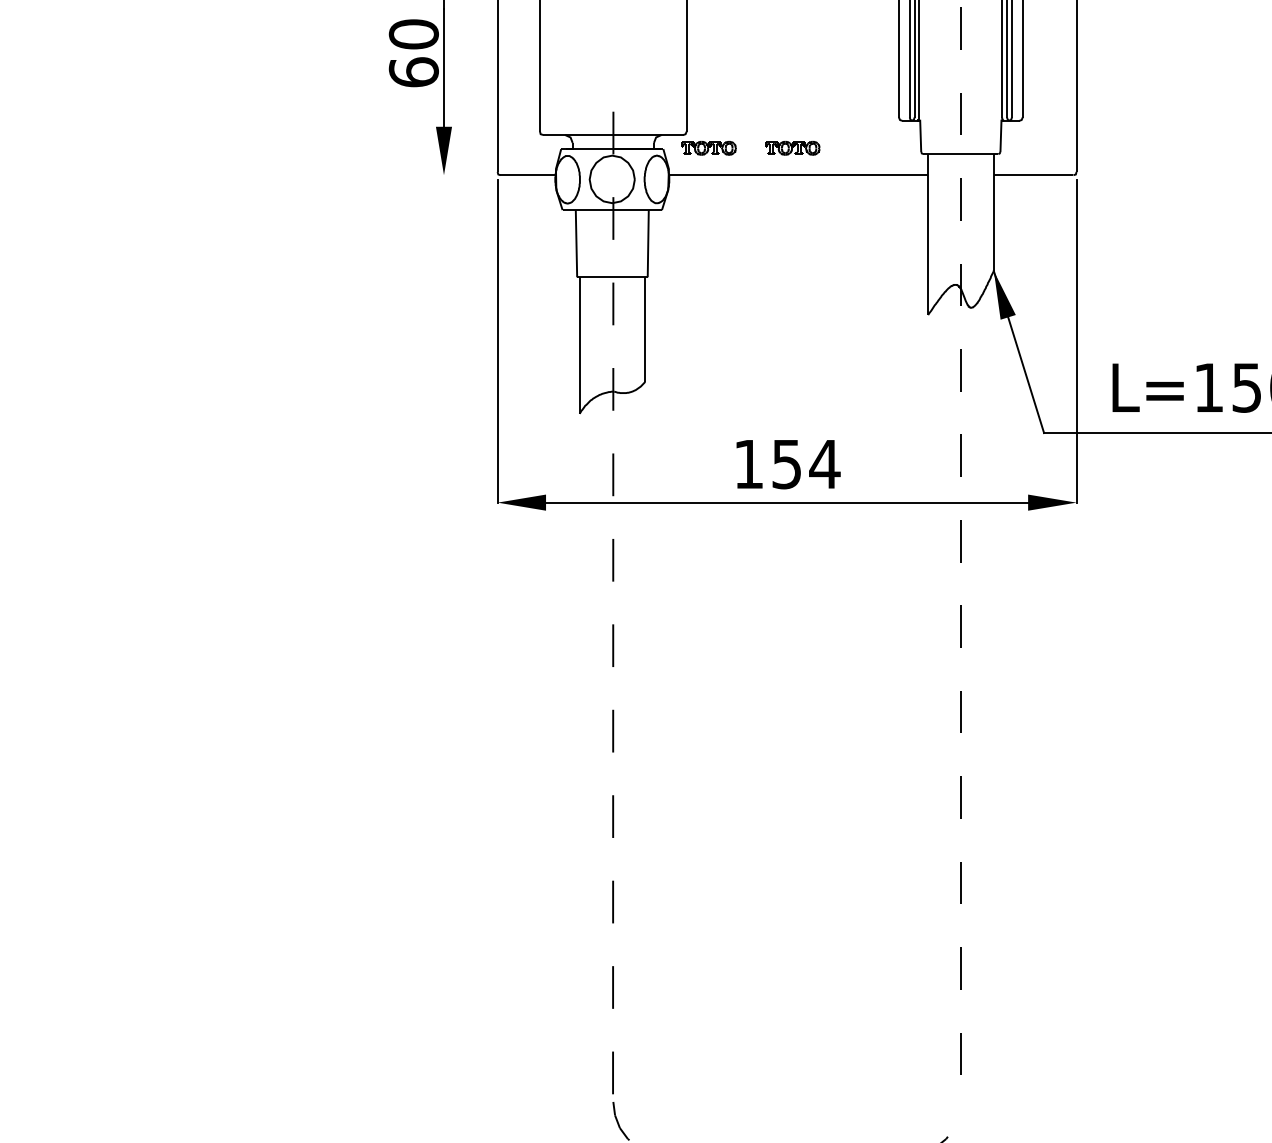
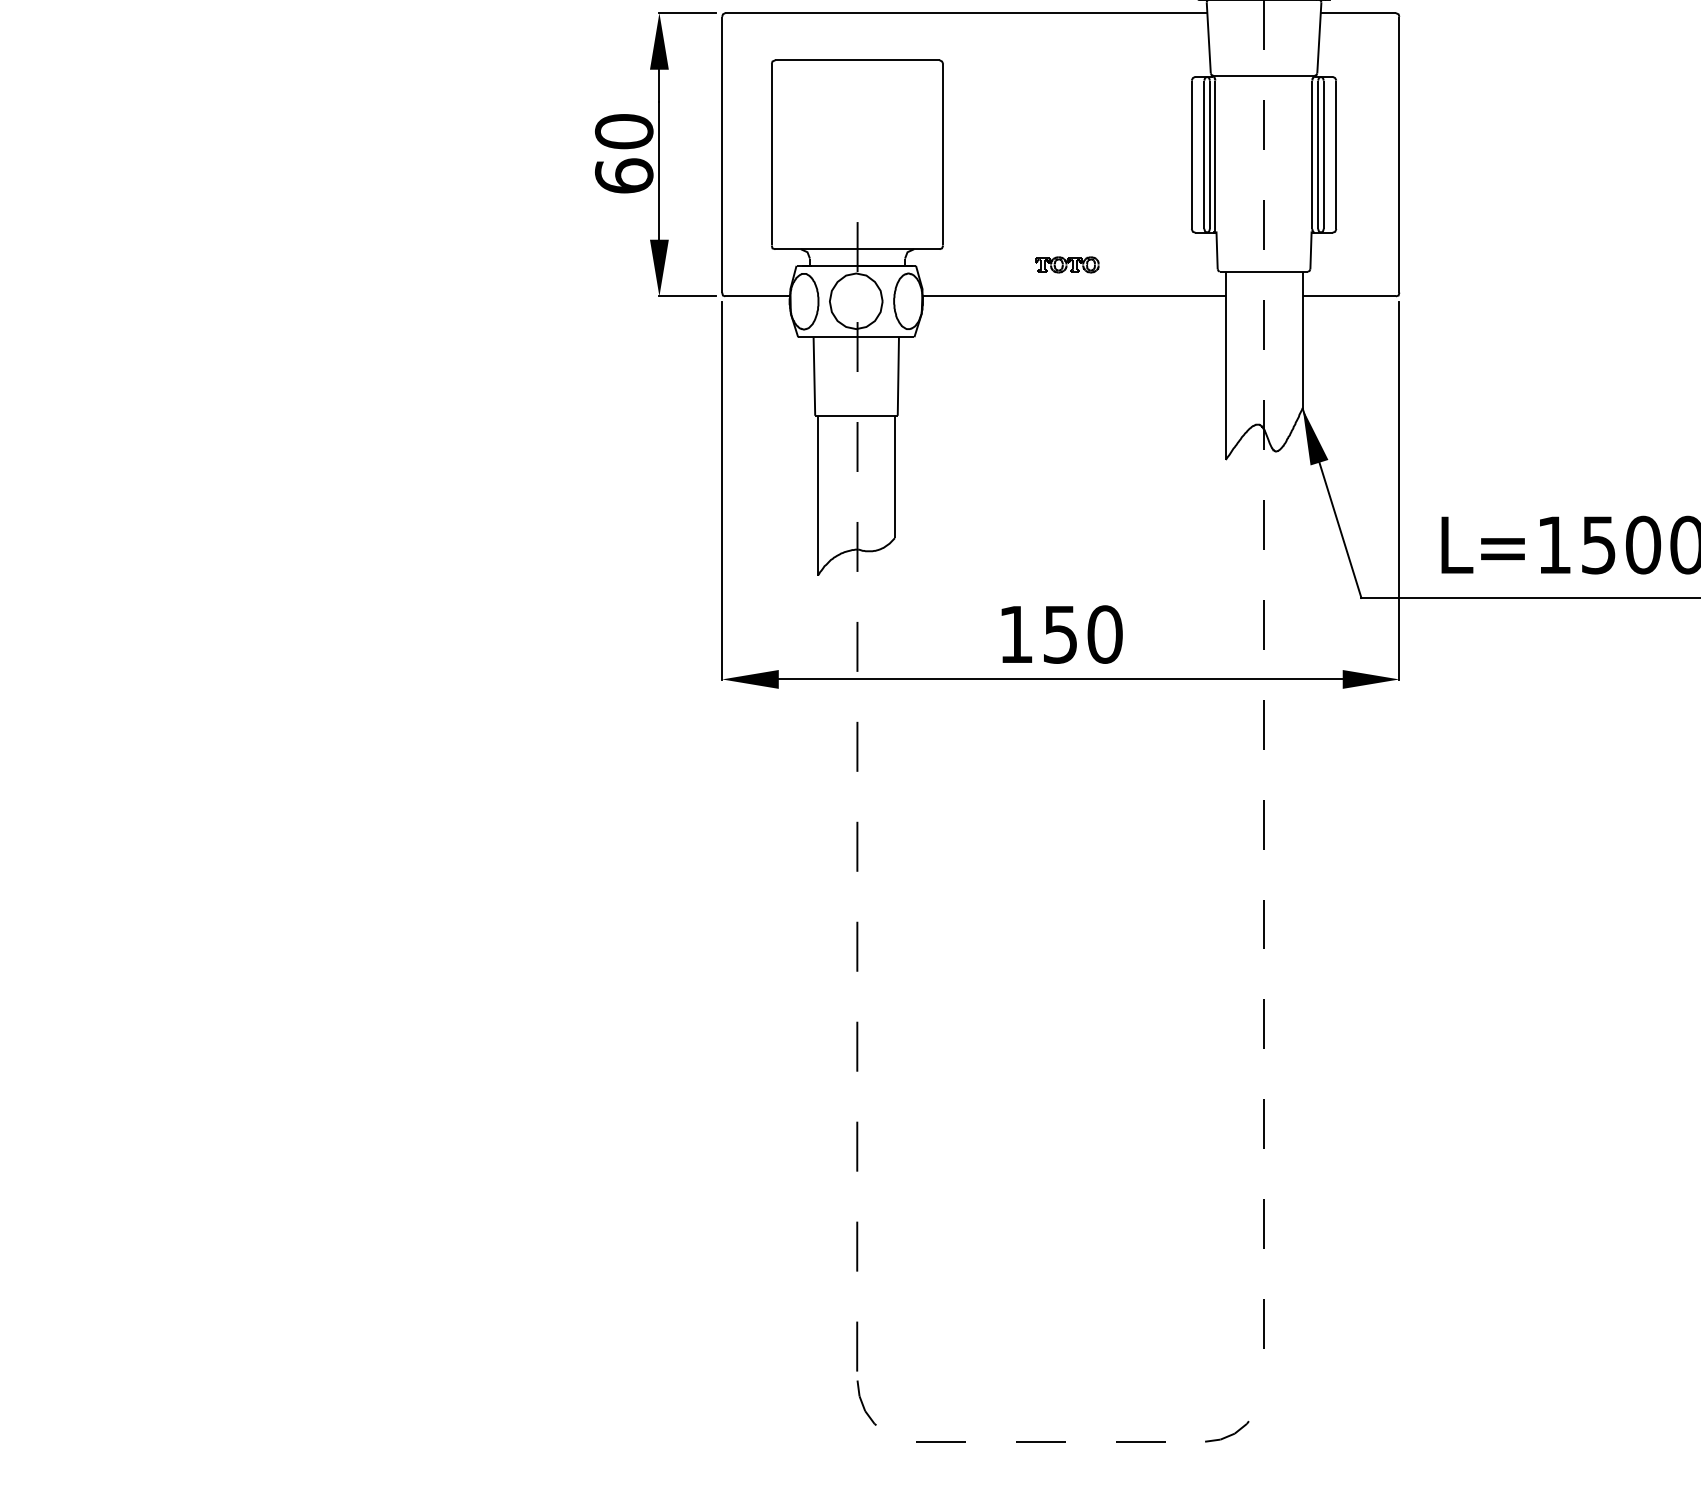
part: (709, 147) -> (969, 264), removed
line: (467, 175) -> (686, 296), added
text: (824, 464) -> (1104, 634), 154 -> 150

